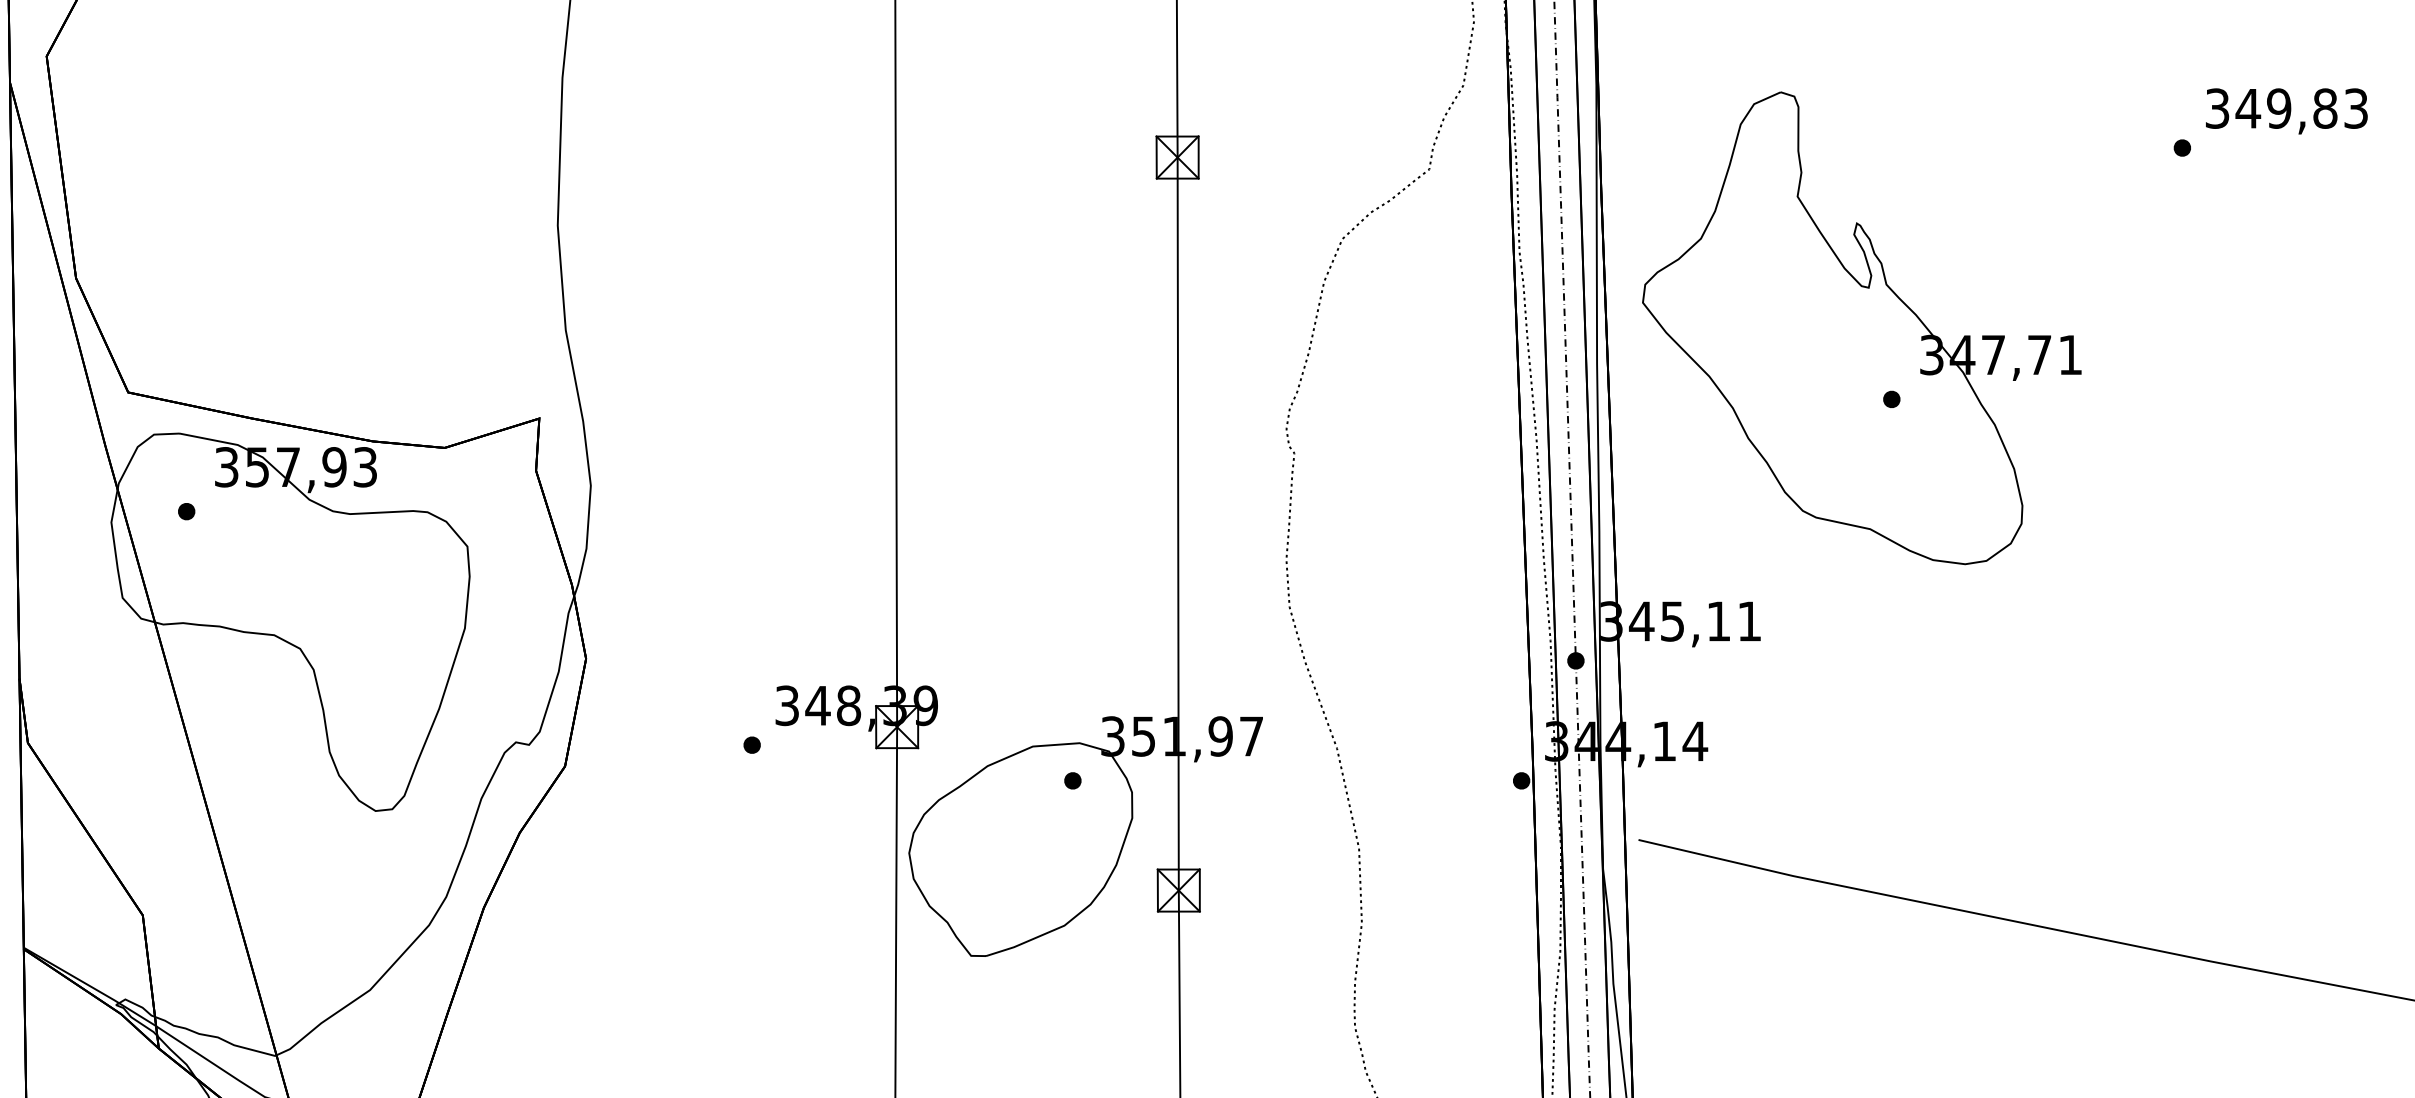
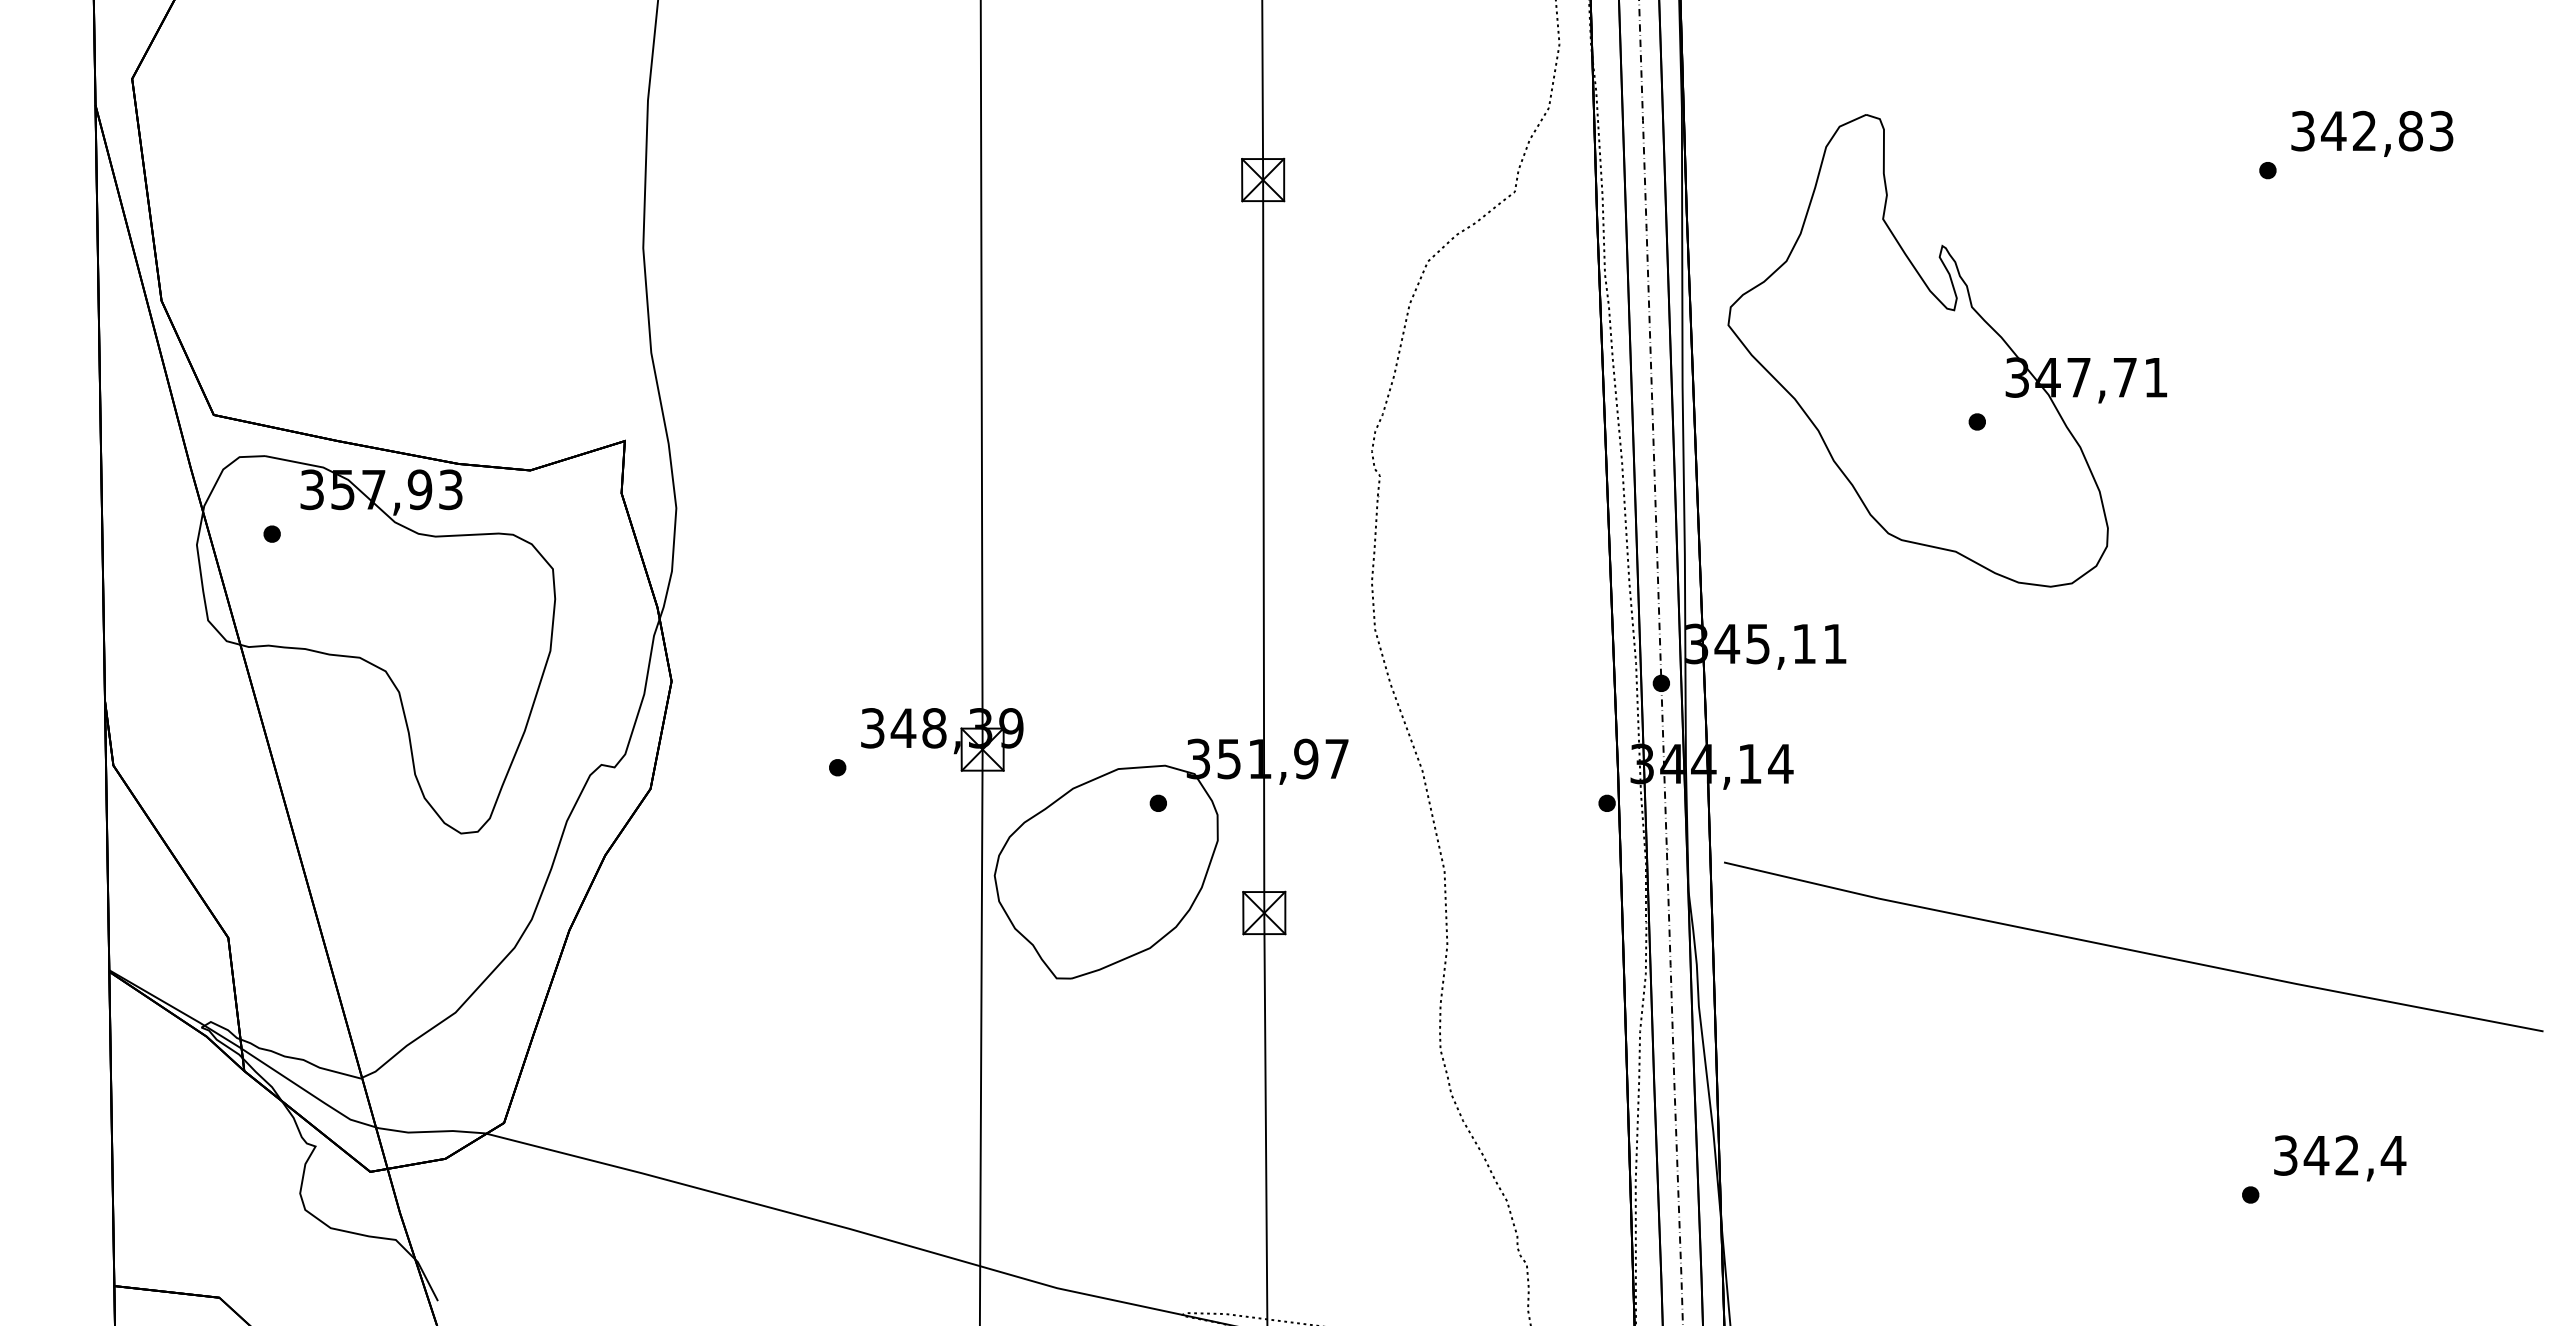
text: (2279, 107) -> (2364, 130), 349,83 -> 342,83

